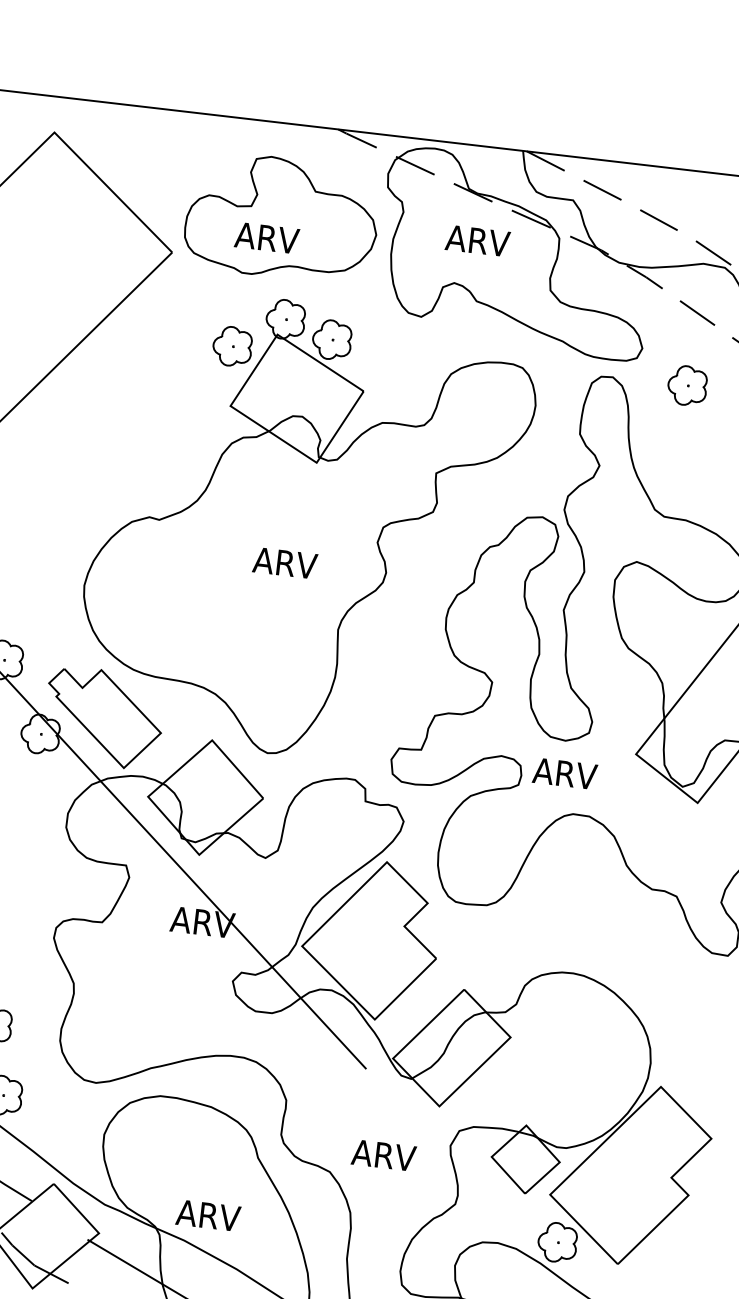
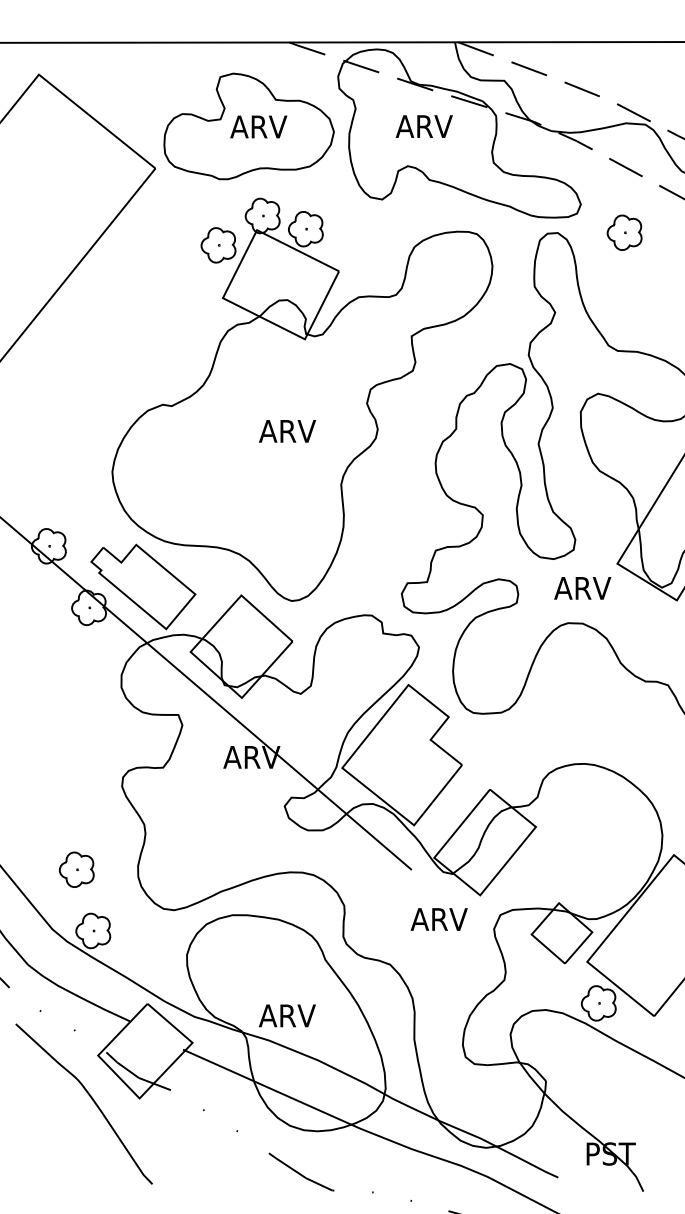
text: (266, 237) -> (258, 126), moved
text: (564, 773) -> (582, 588), moved
text: (383, 1155) -> (438, 919), moved

